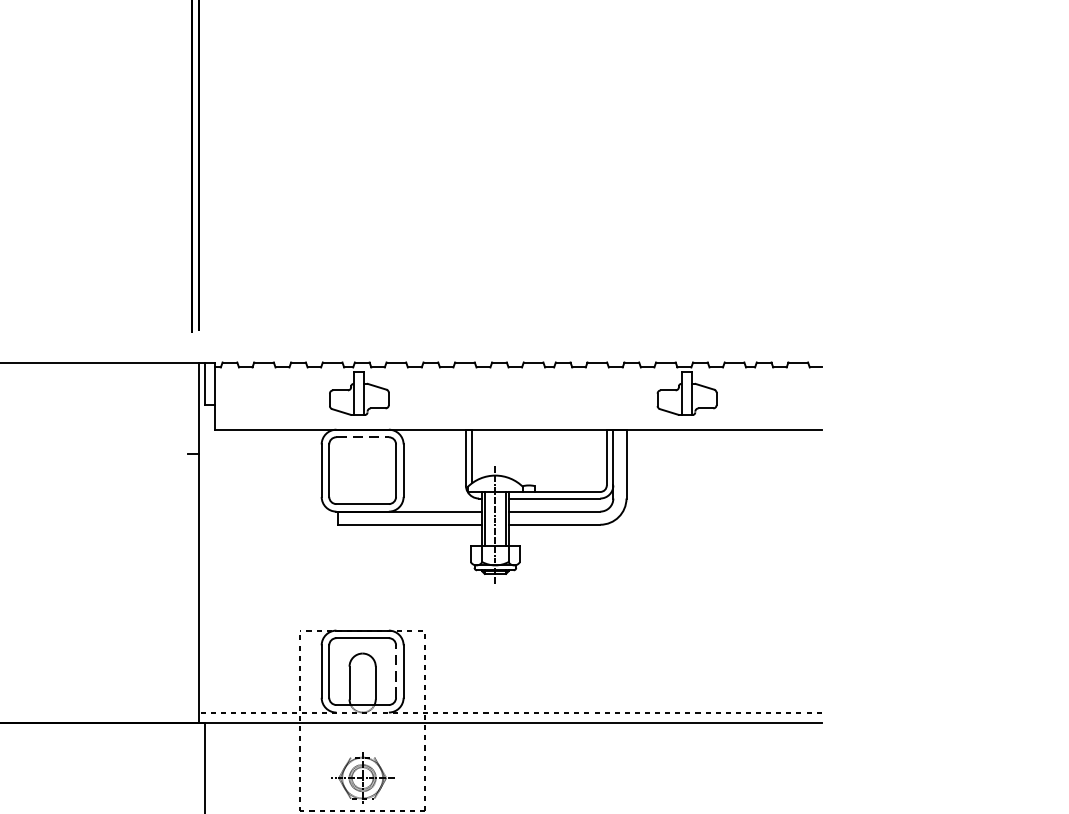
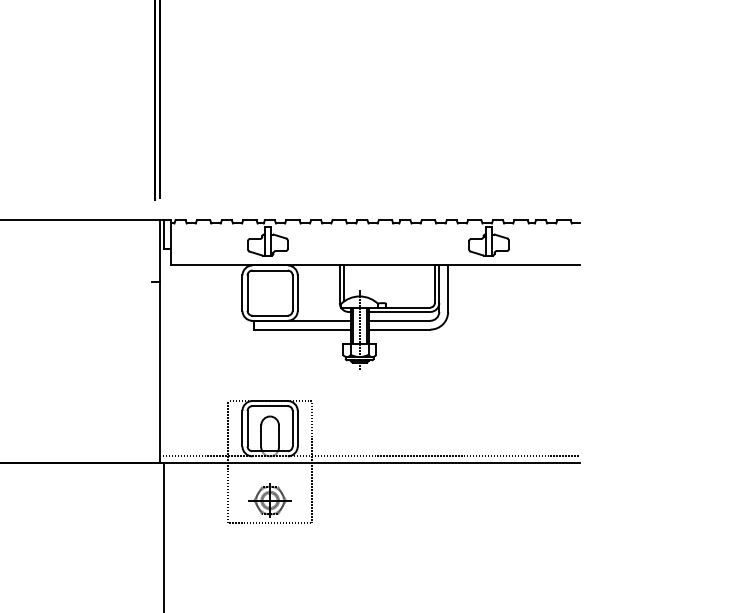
line: (363, 437) -> (270, 270), dashed -> solid
line: (395, 671) -> (292, 428), dashed -> solid

